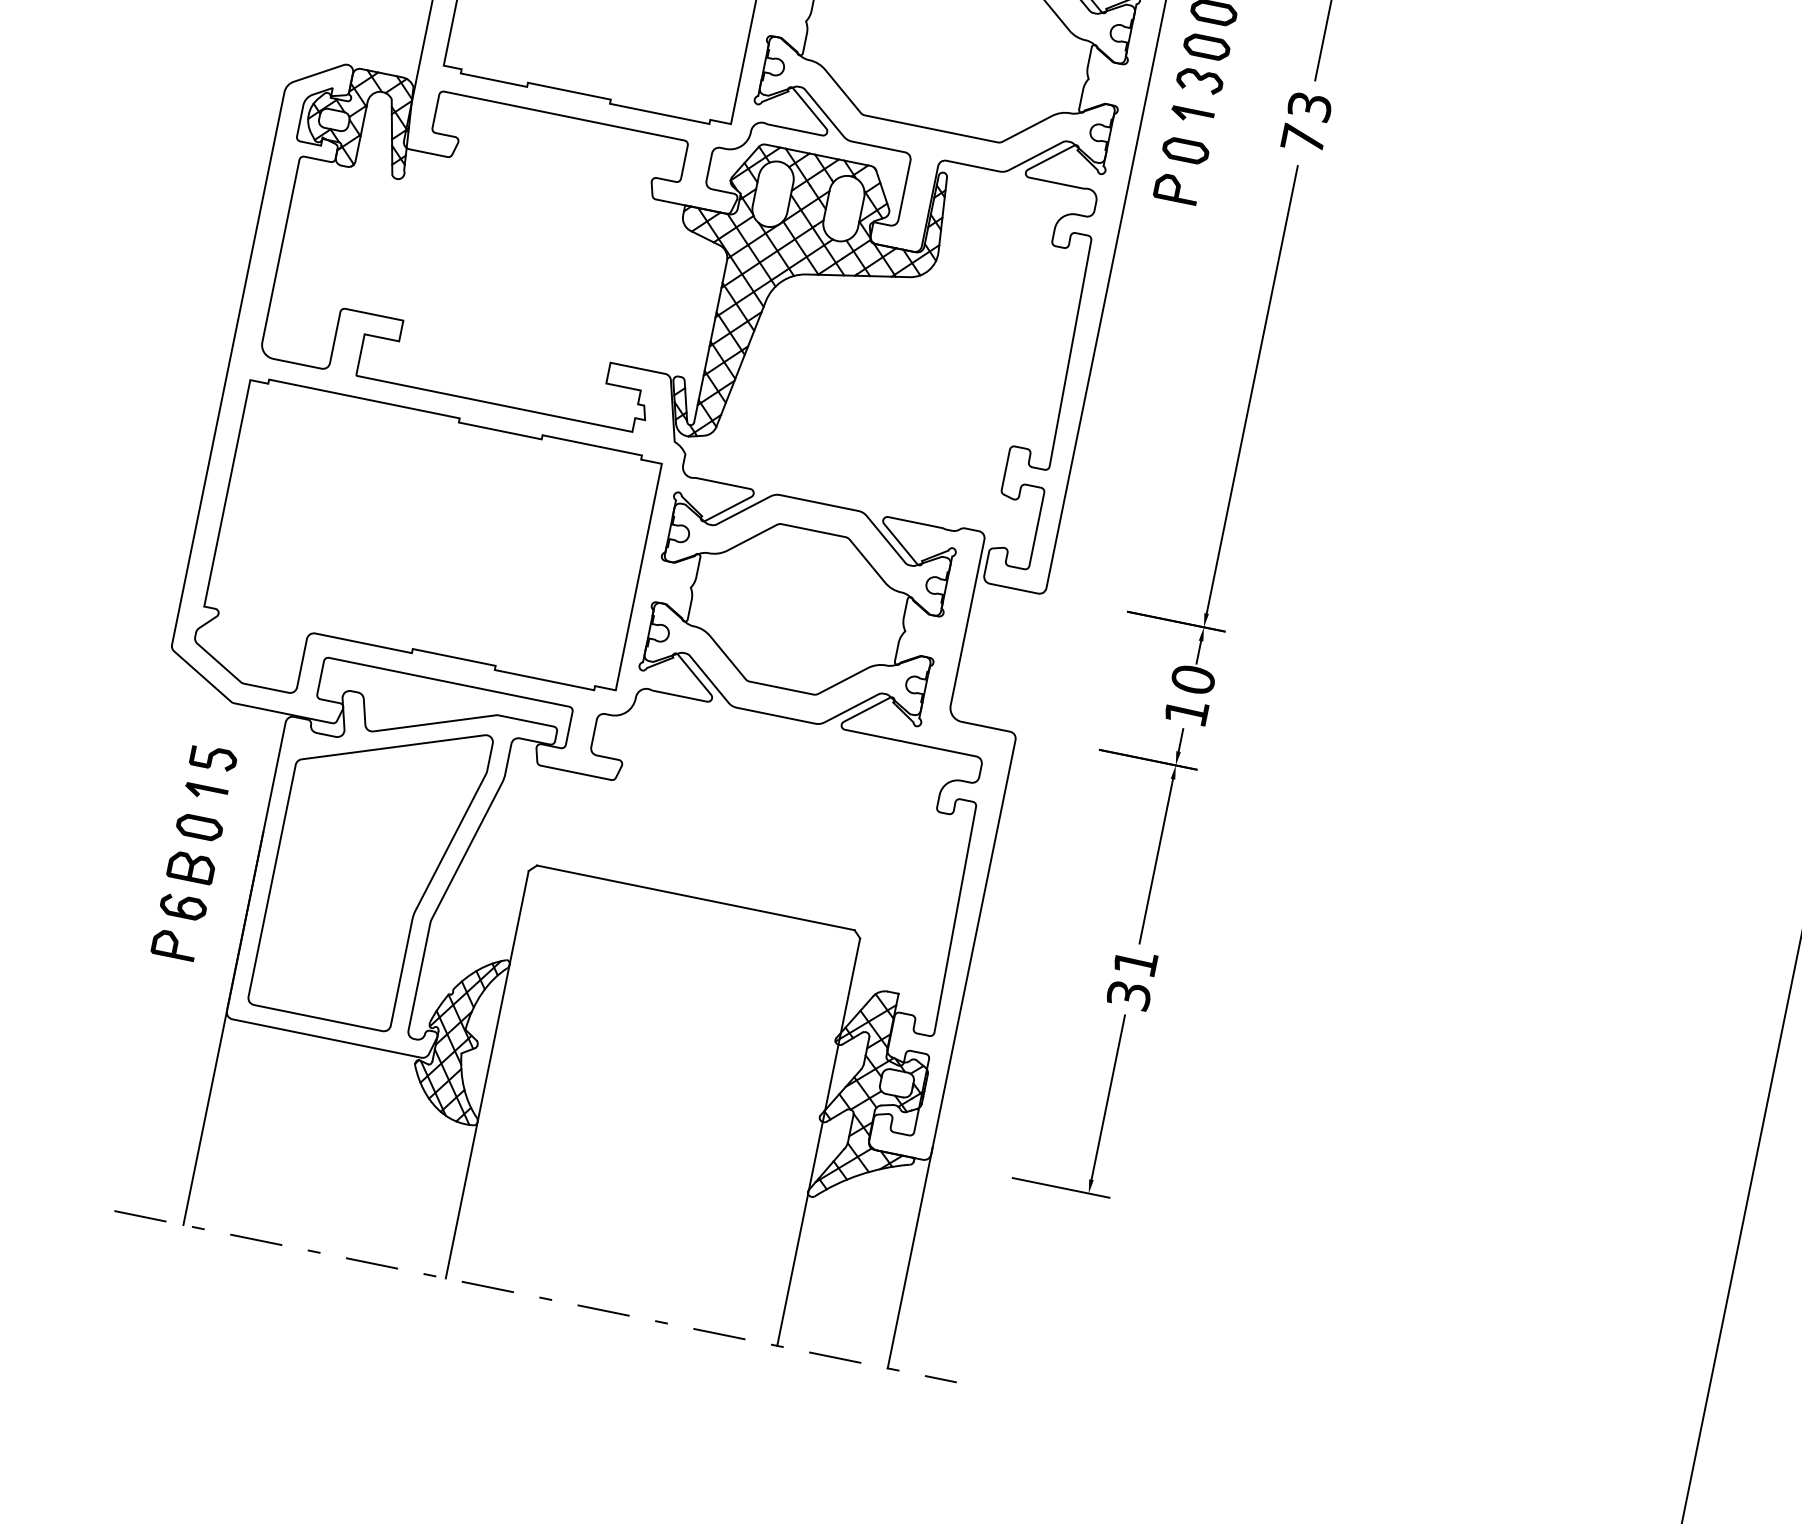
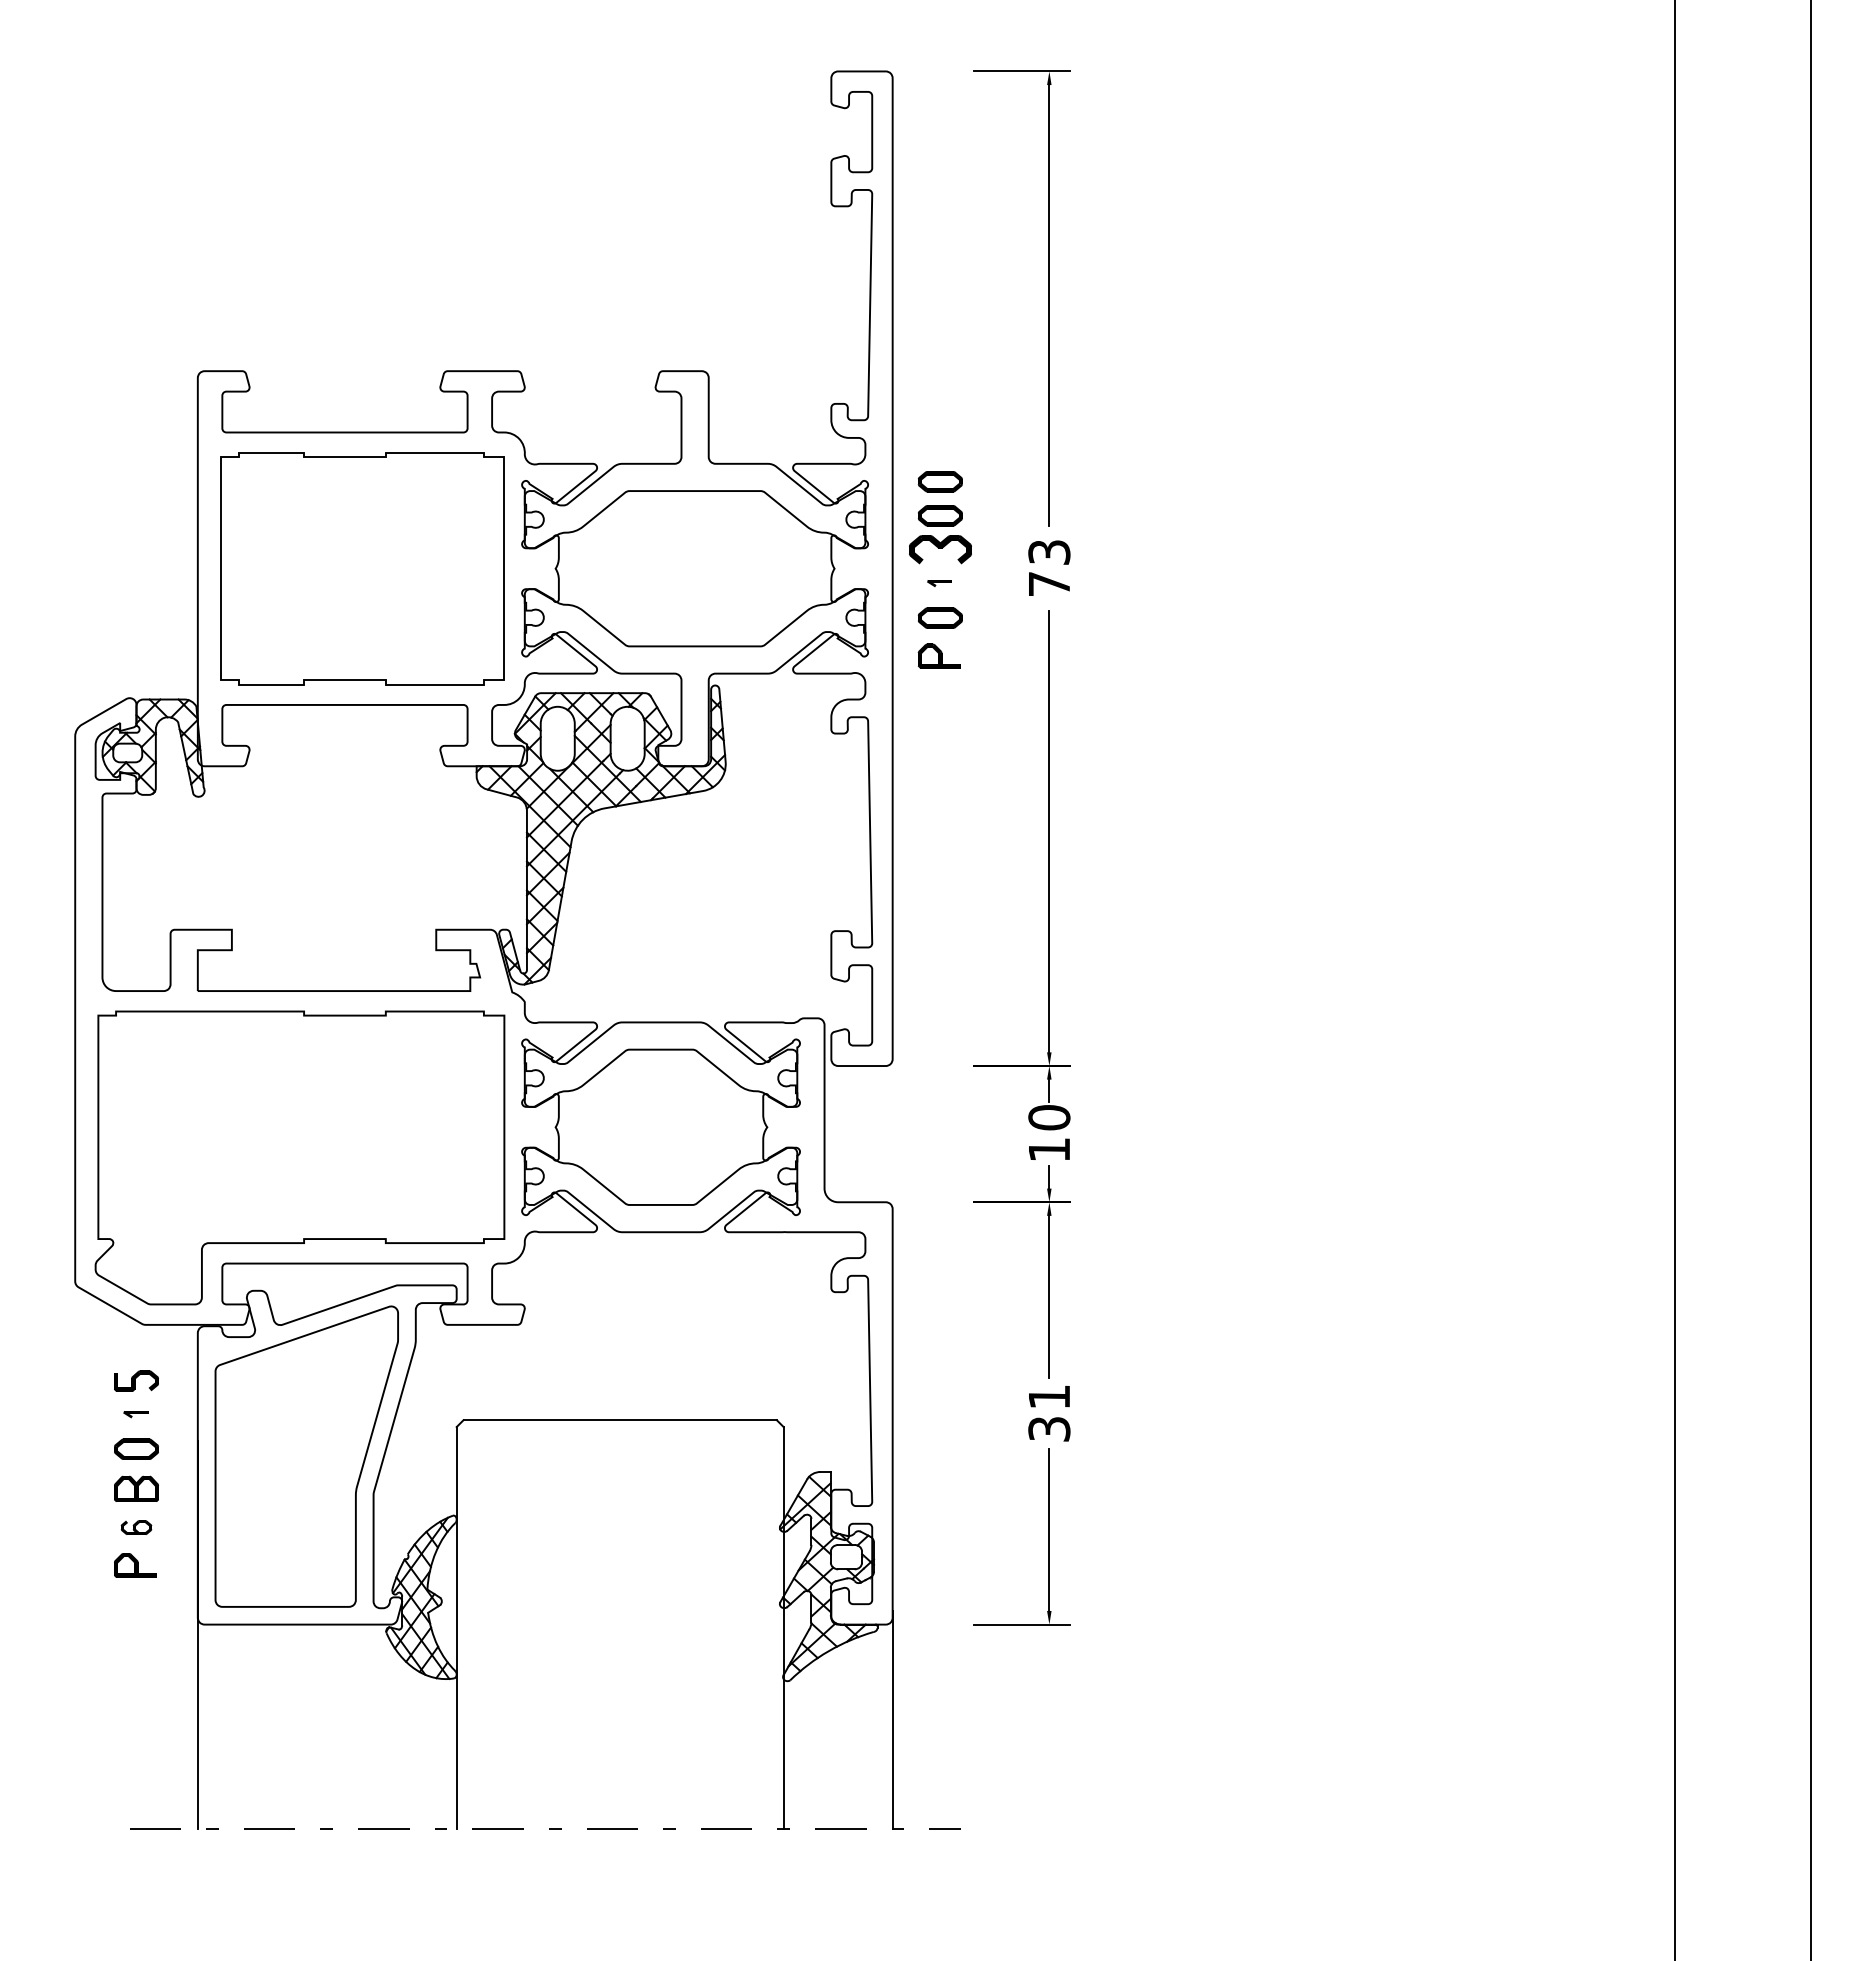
part: (1199, 81) -> (939, 549), size x1.4
part: (1192, 115) -> (939, 583), size x0.6
part: (205, 792) -> (135, 1414), size x0.6
part: (183, 906) -> (136, 1527), size x0.7

